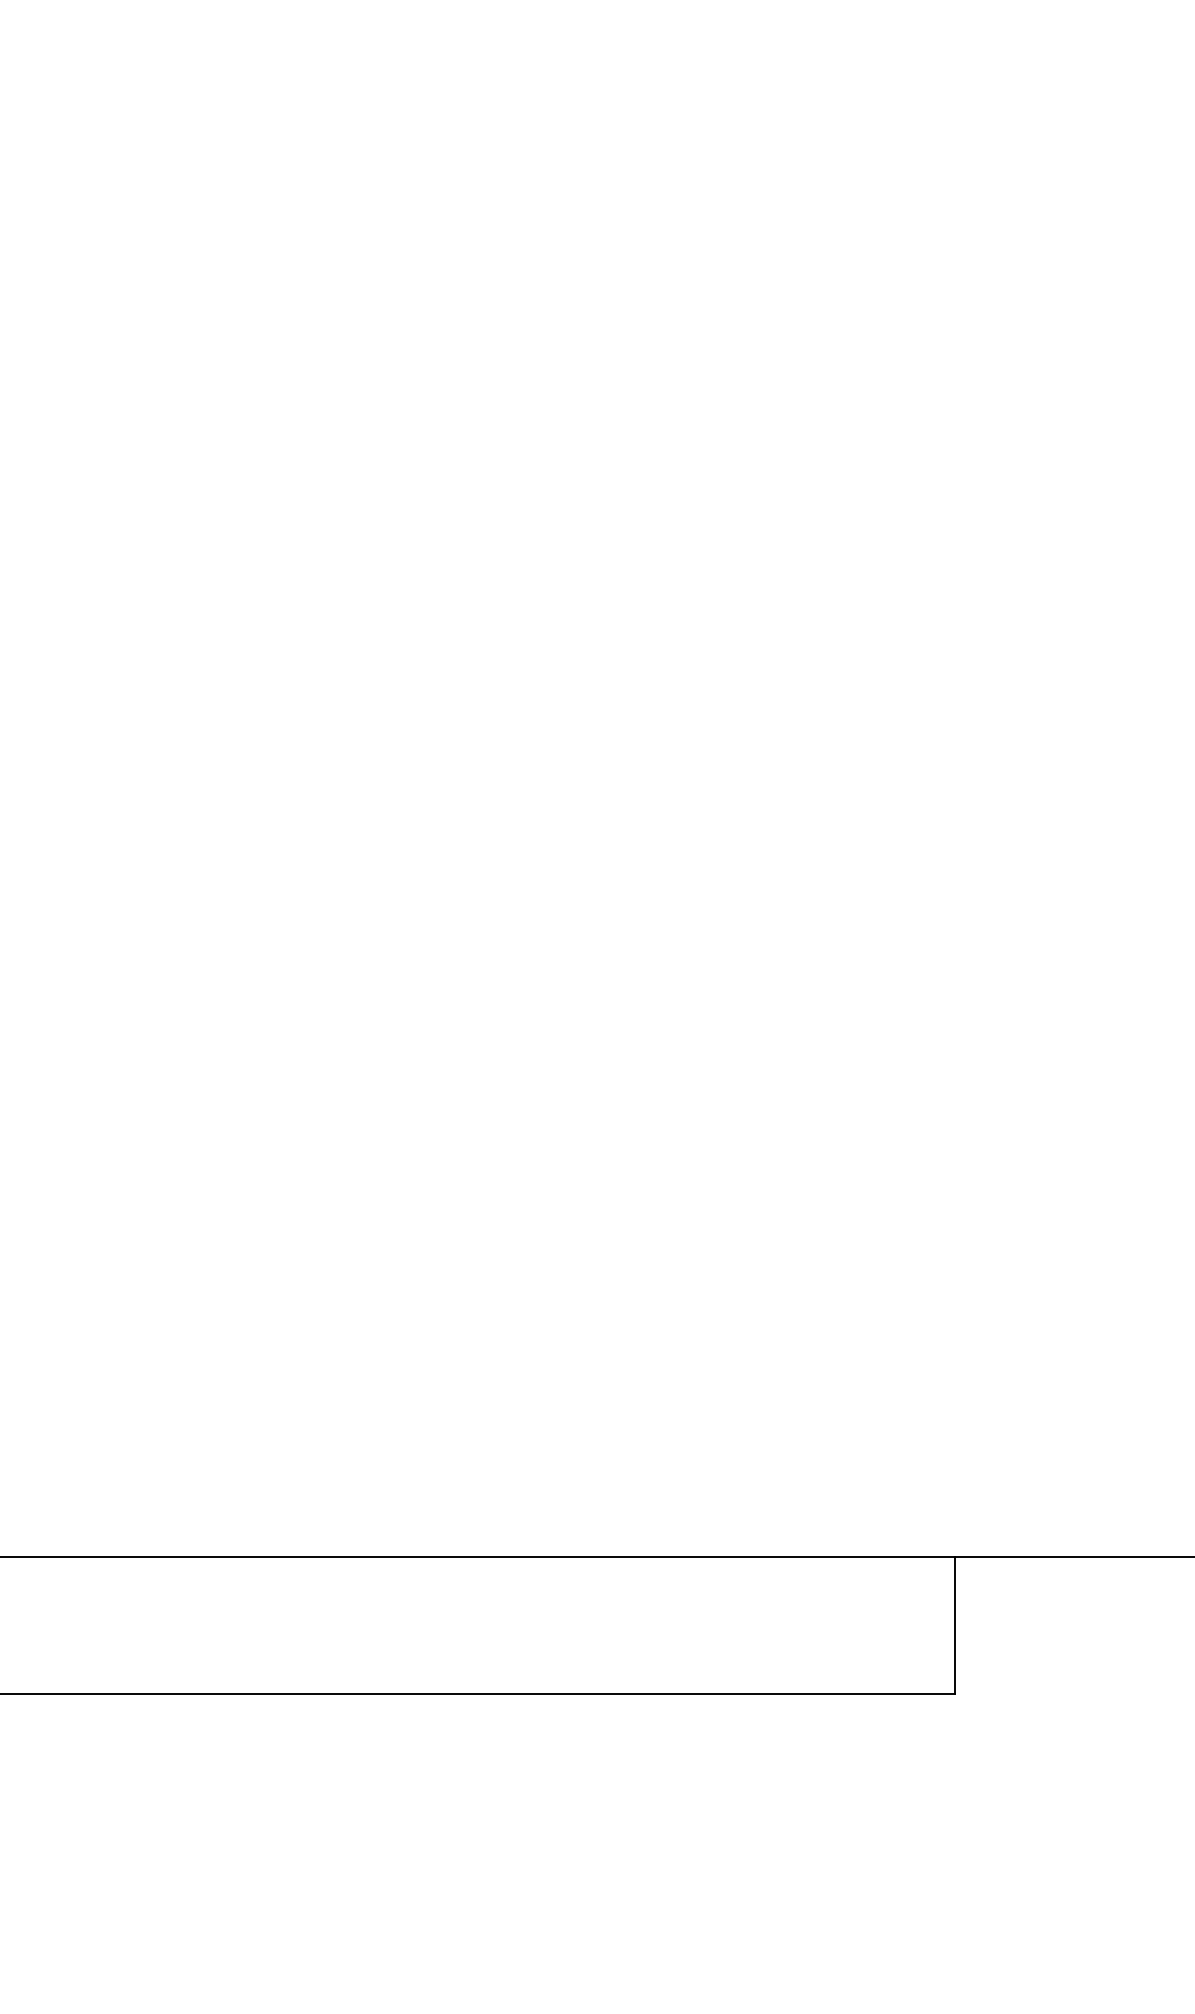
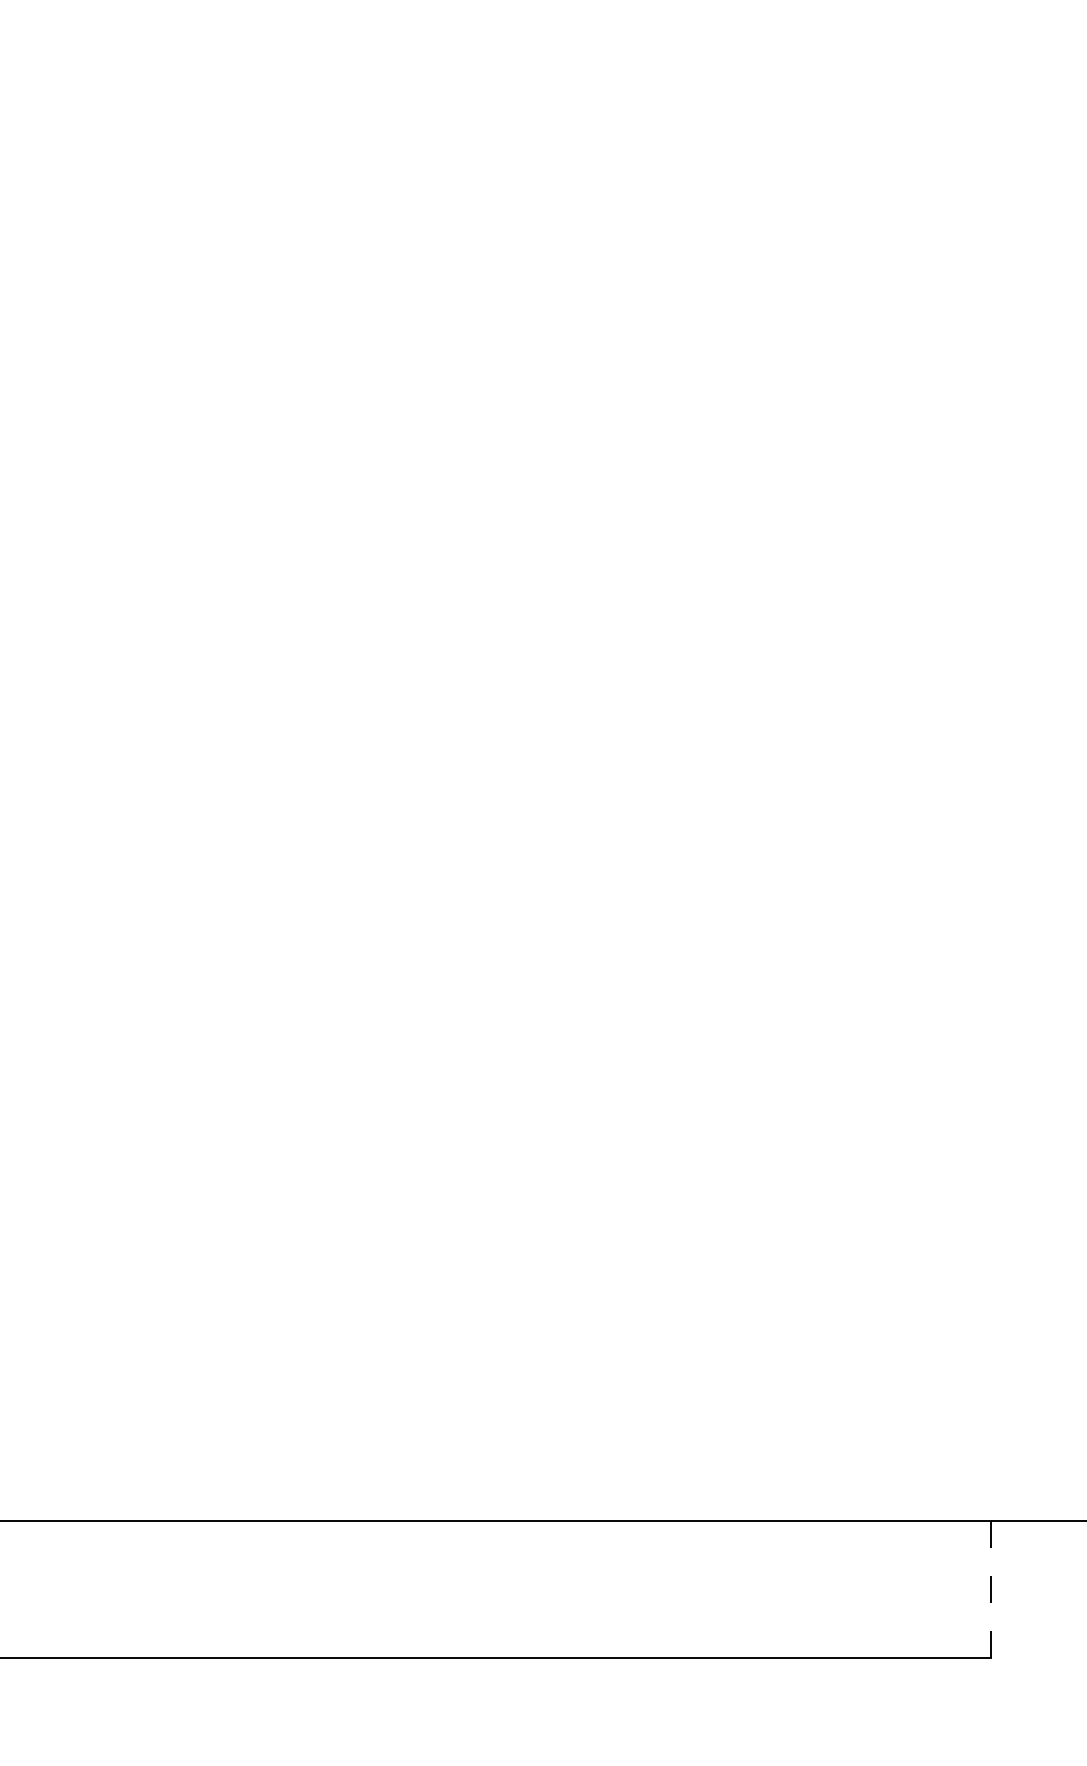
line: (954, 1625) -> (991, 1589), solid -> dashed

